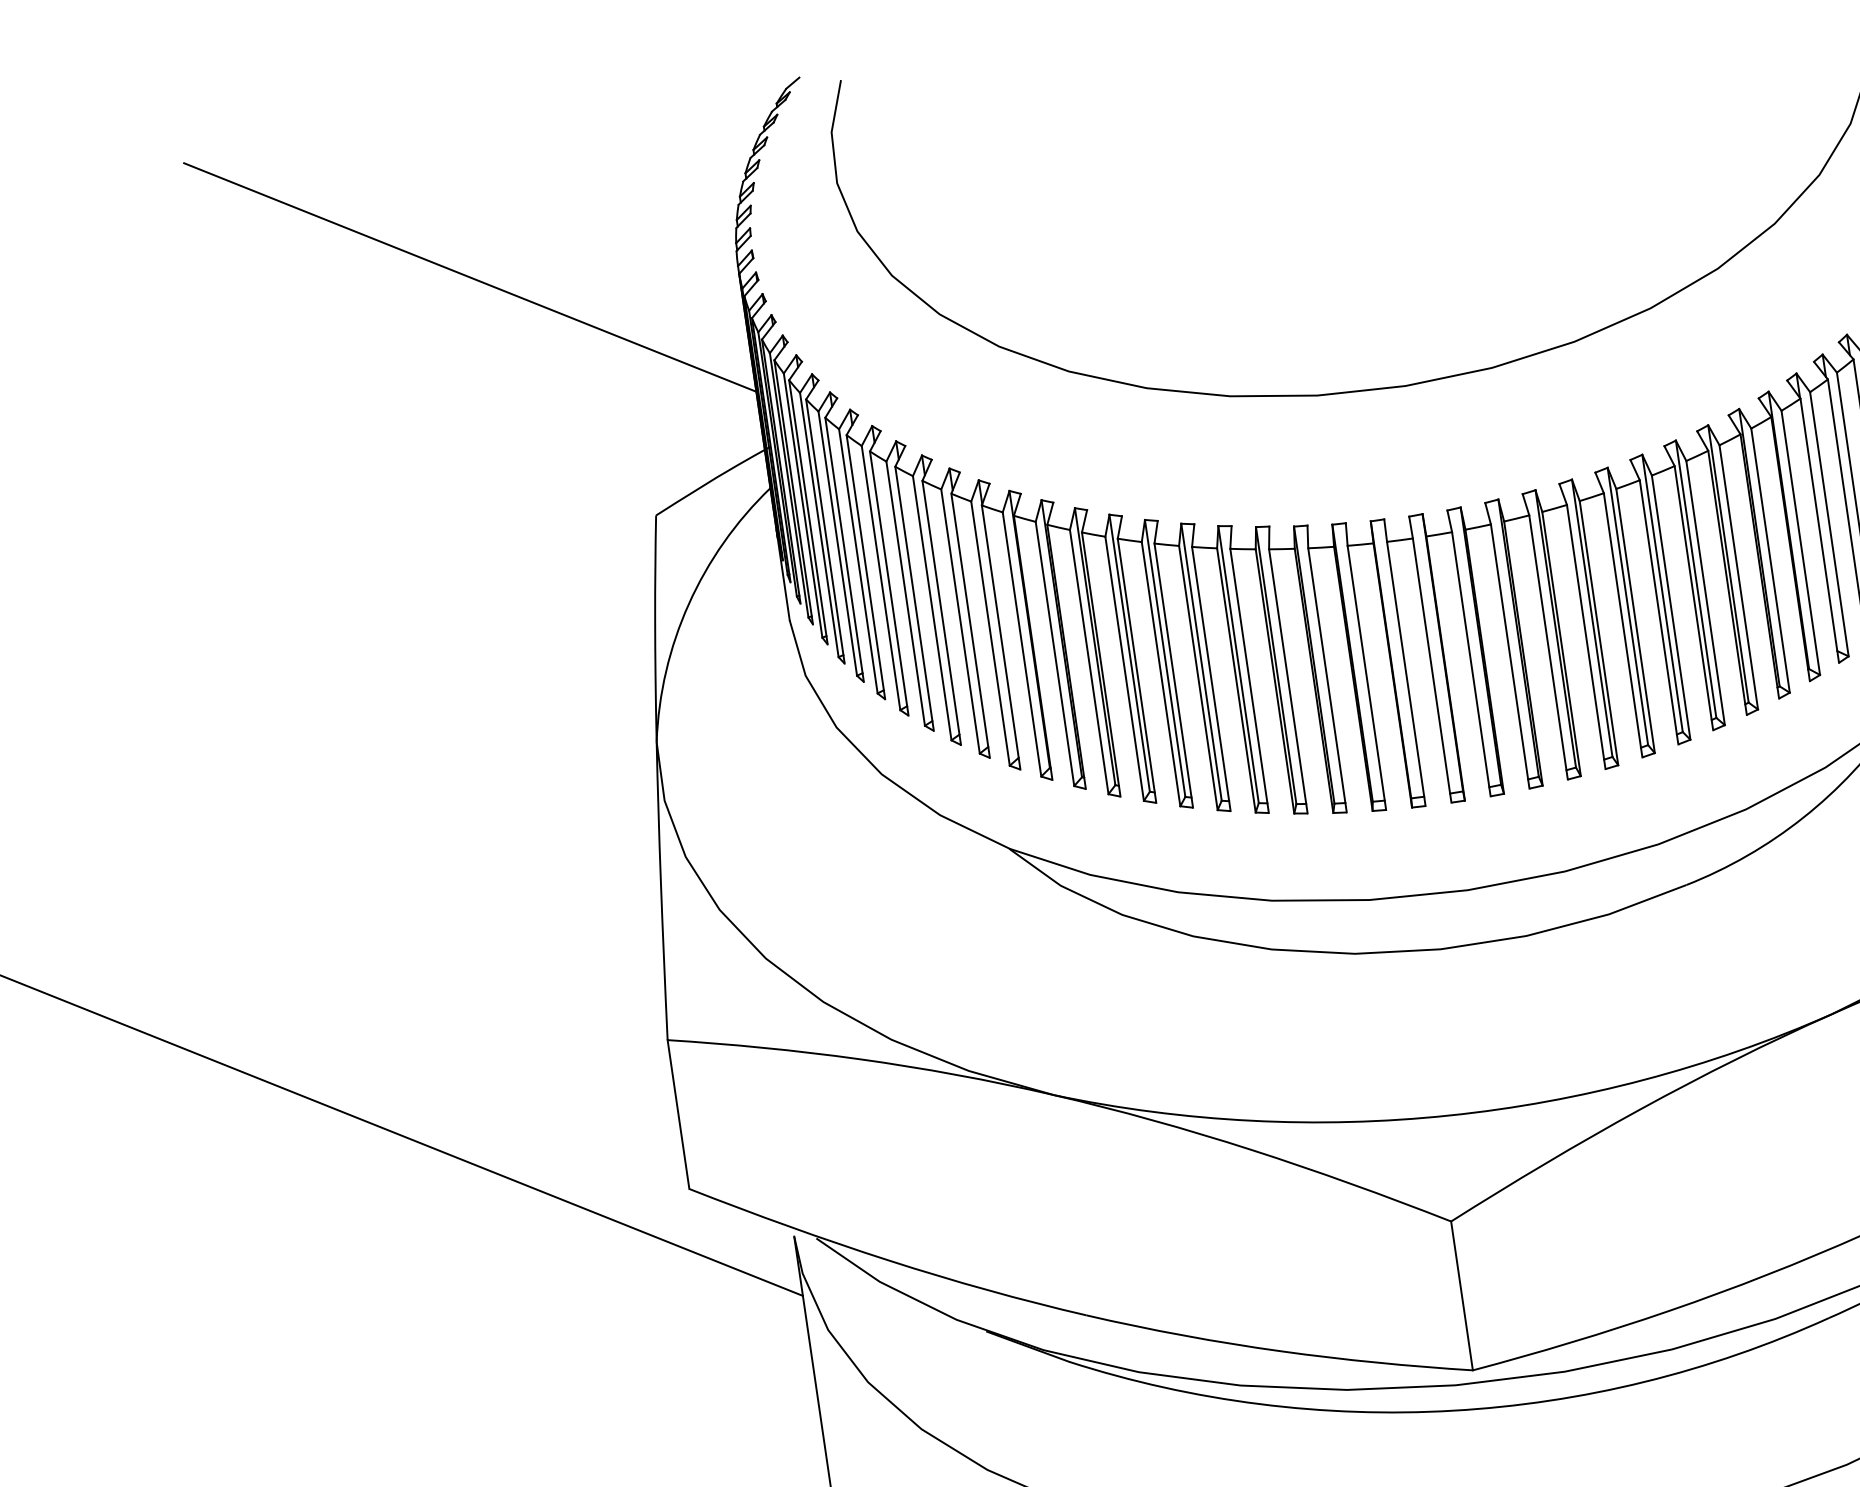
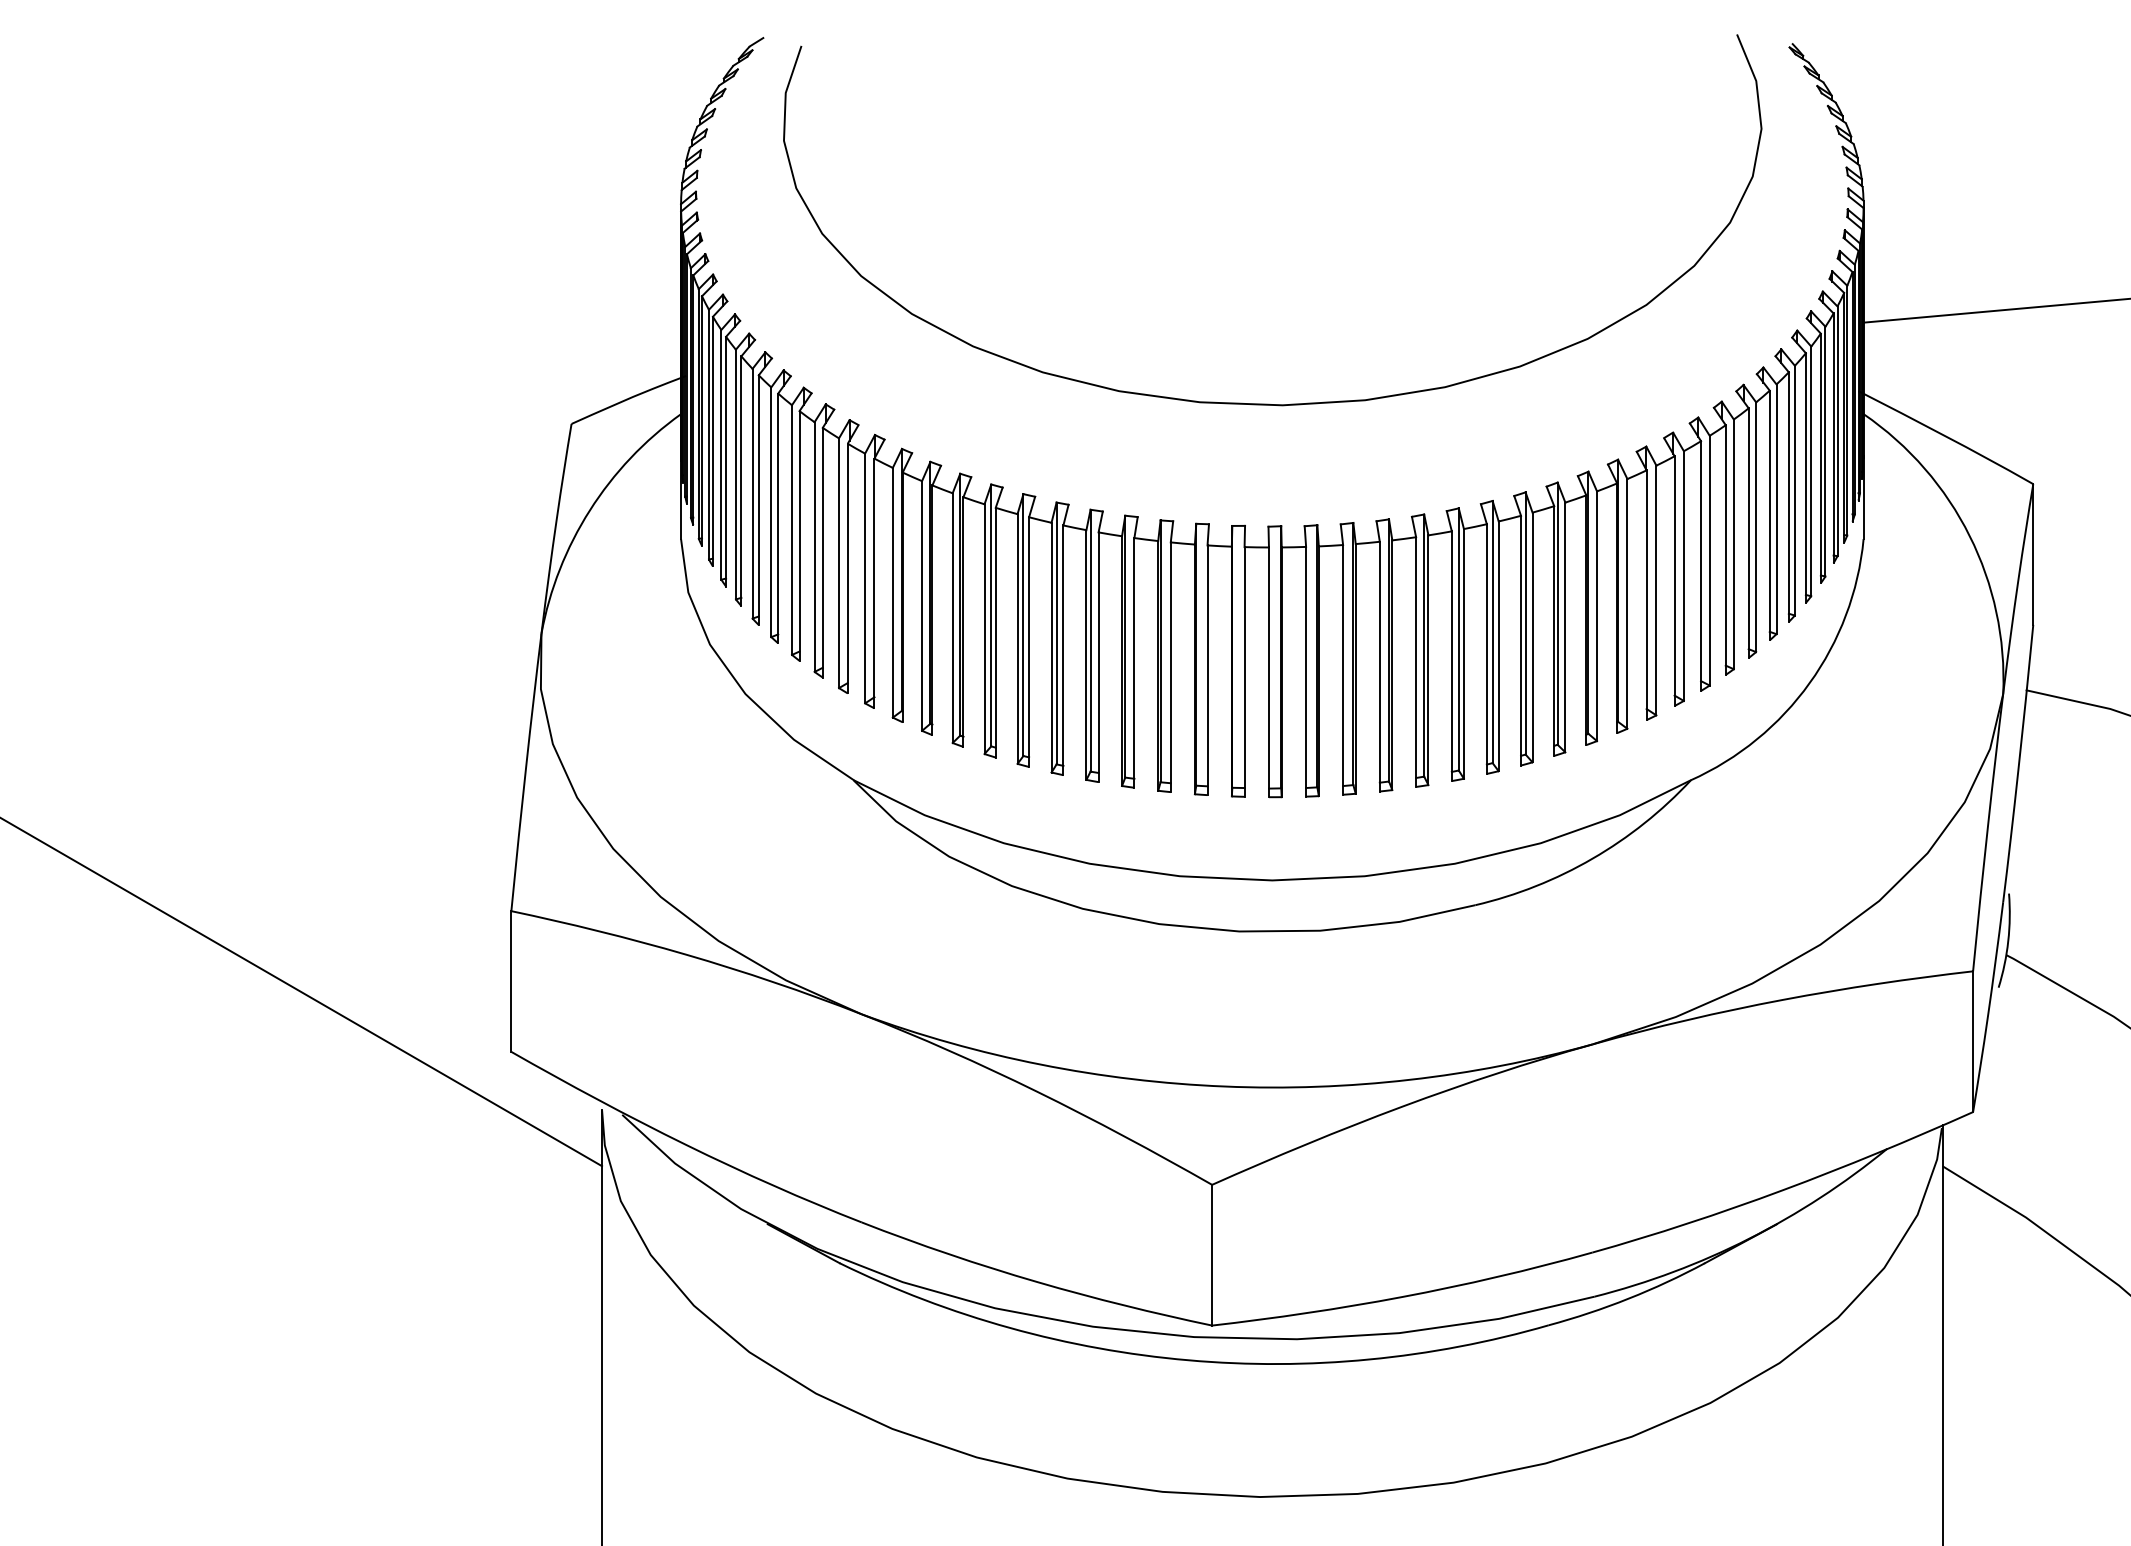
line: (470, 277) -> (431, 178), removed

